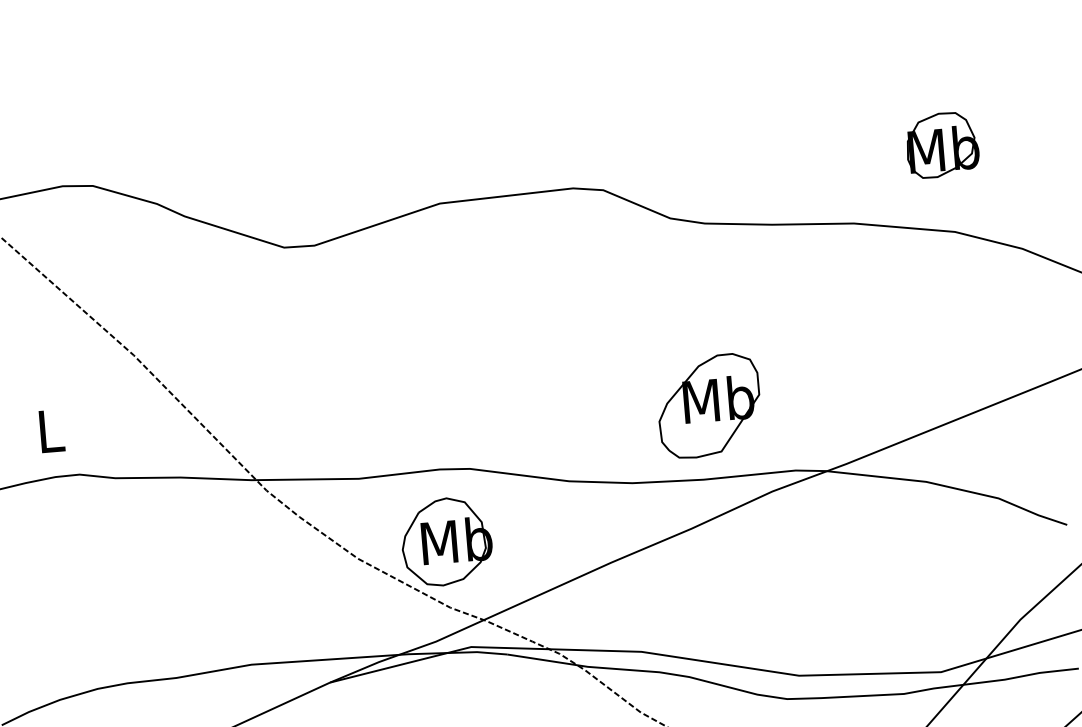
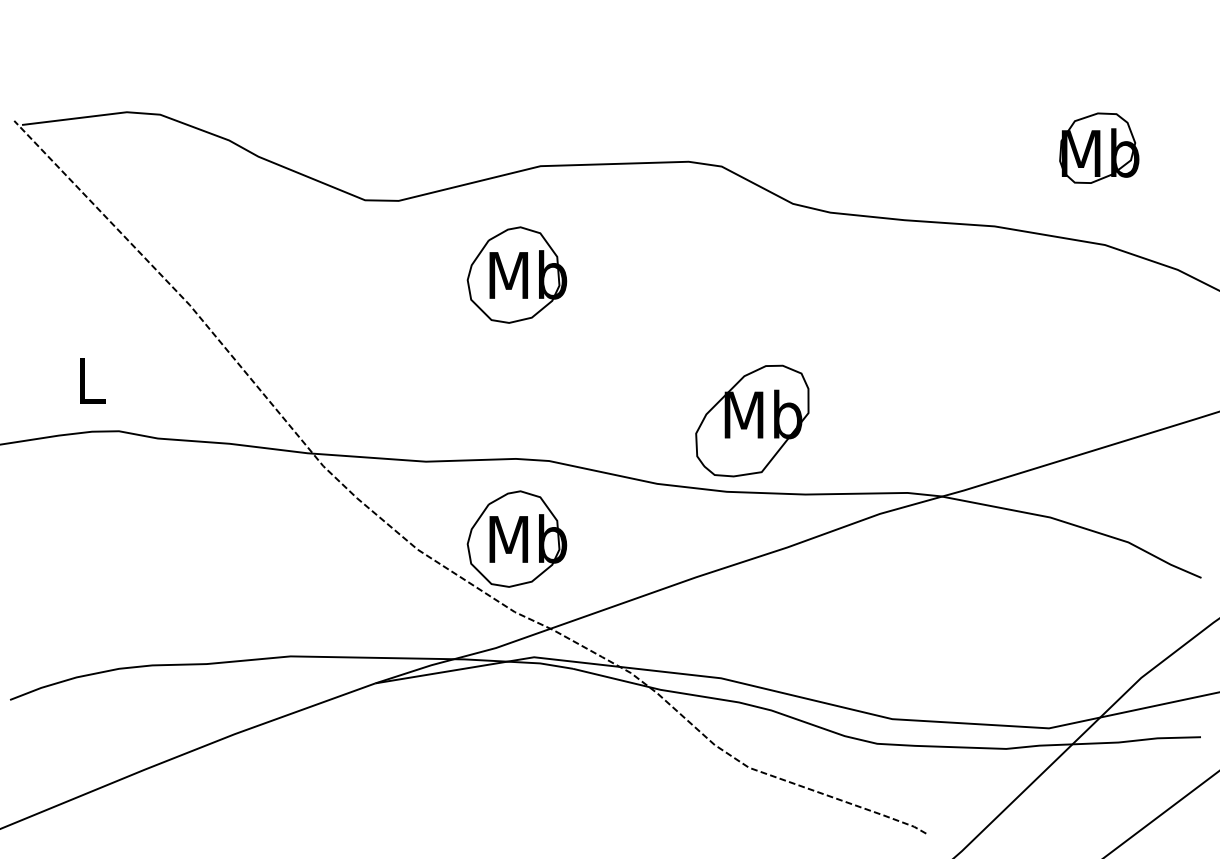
part: (426, 303) -> (516, 274), added
part: (709, 405) -> (752, 420), moved

